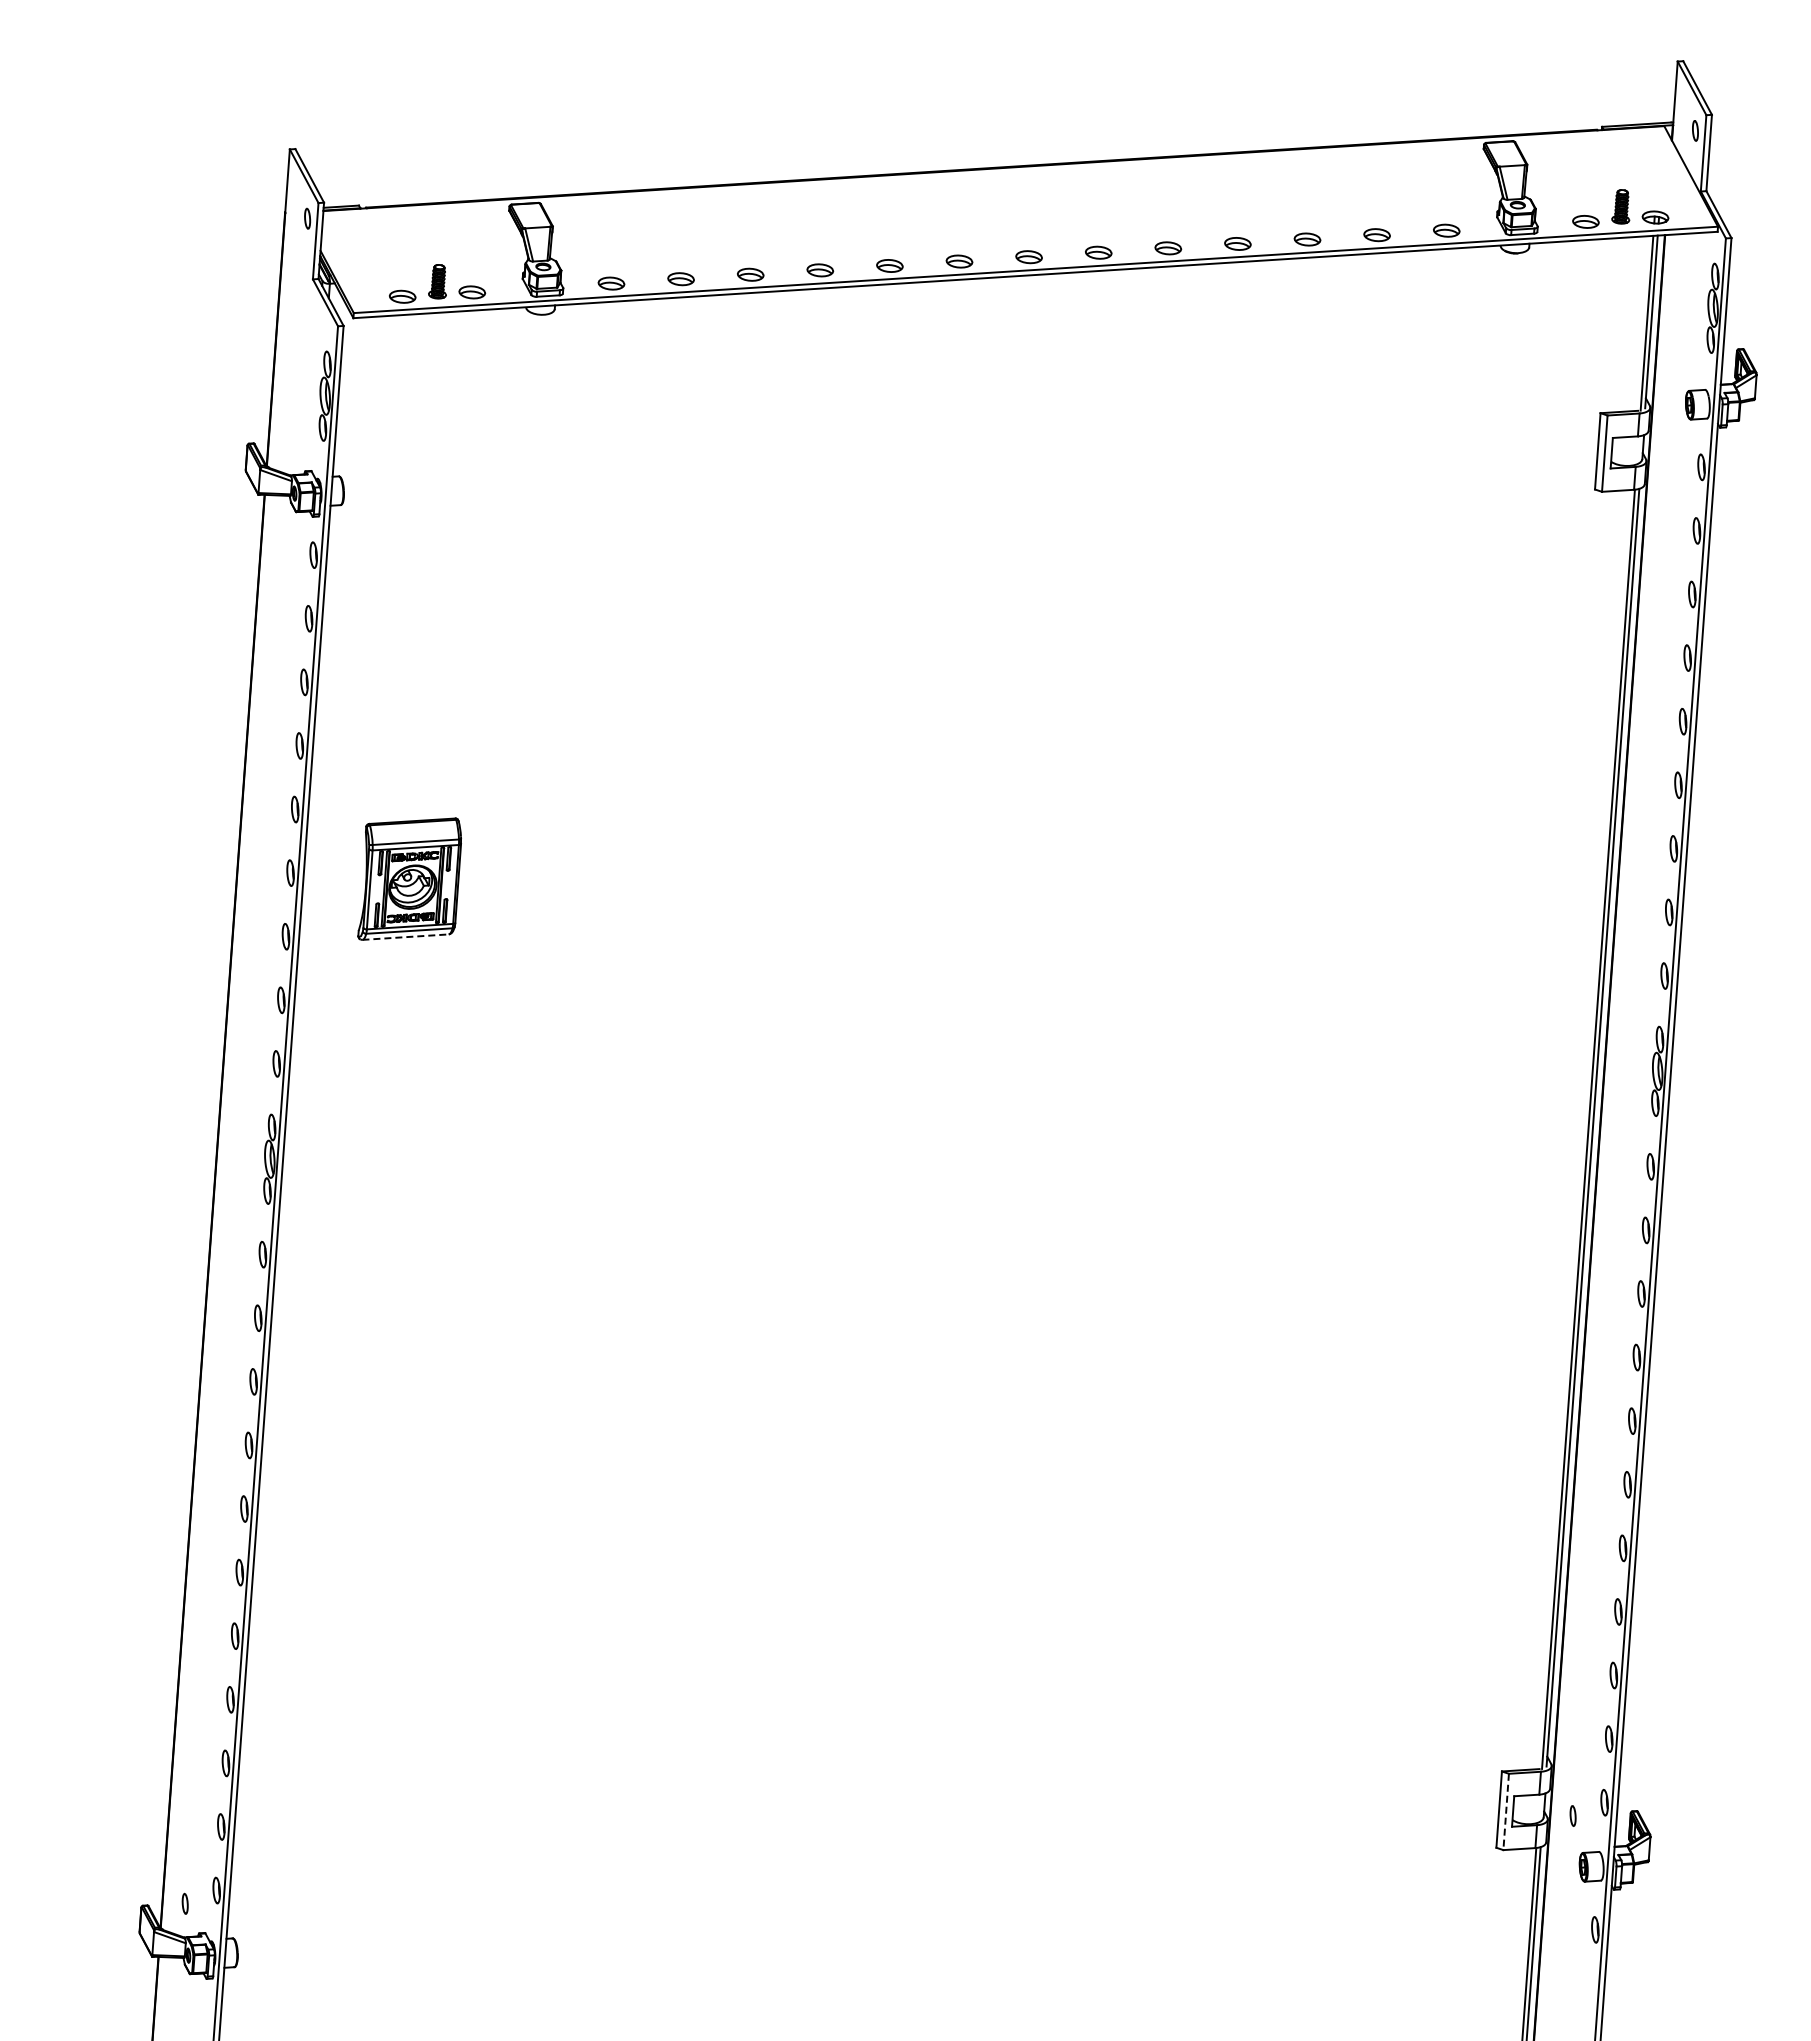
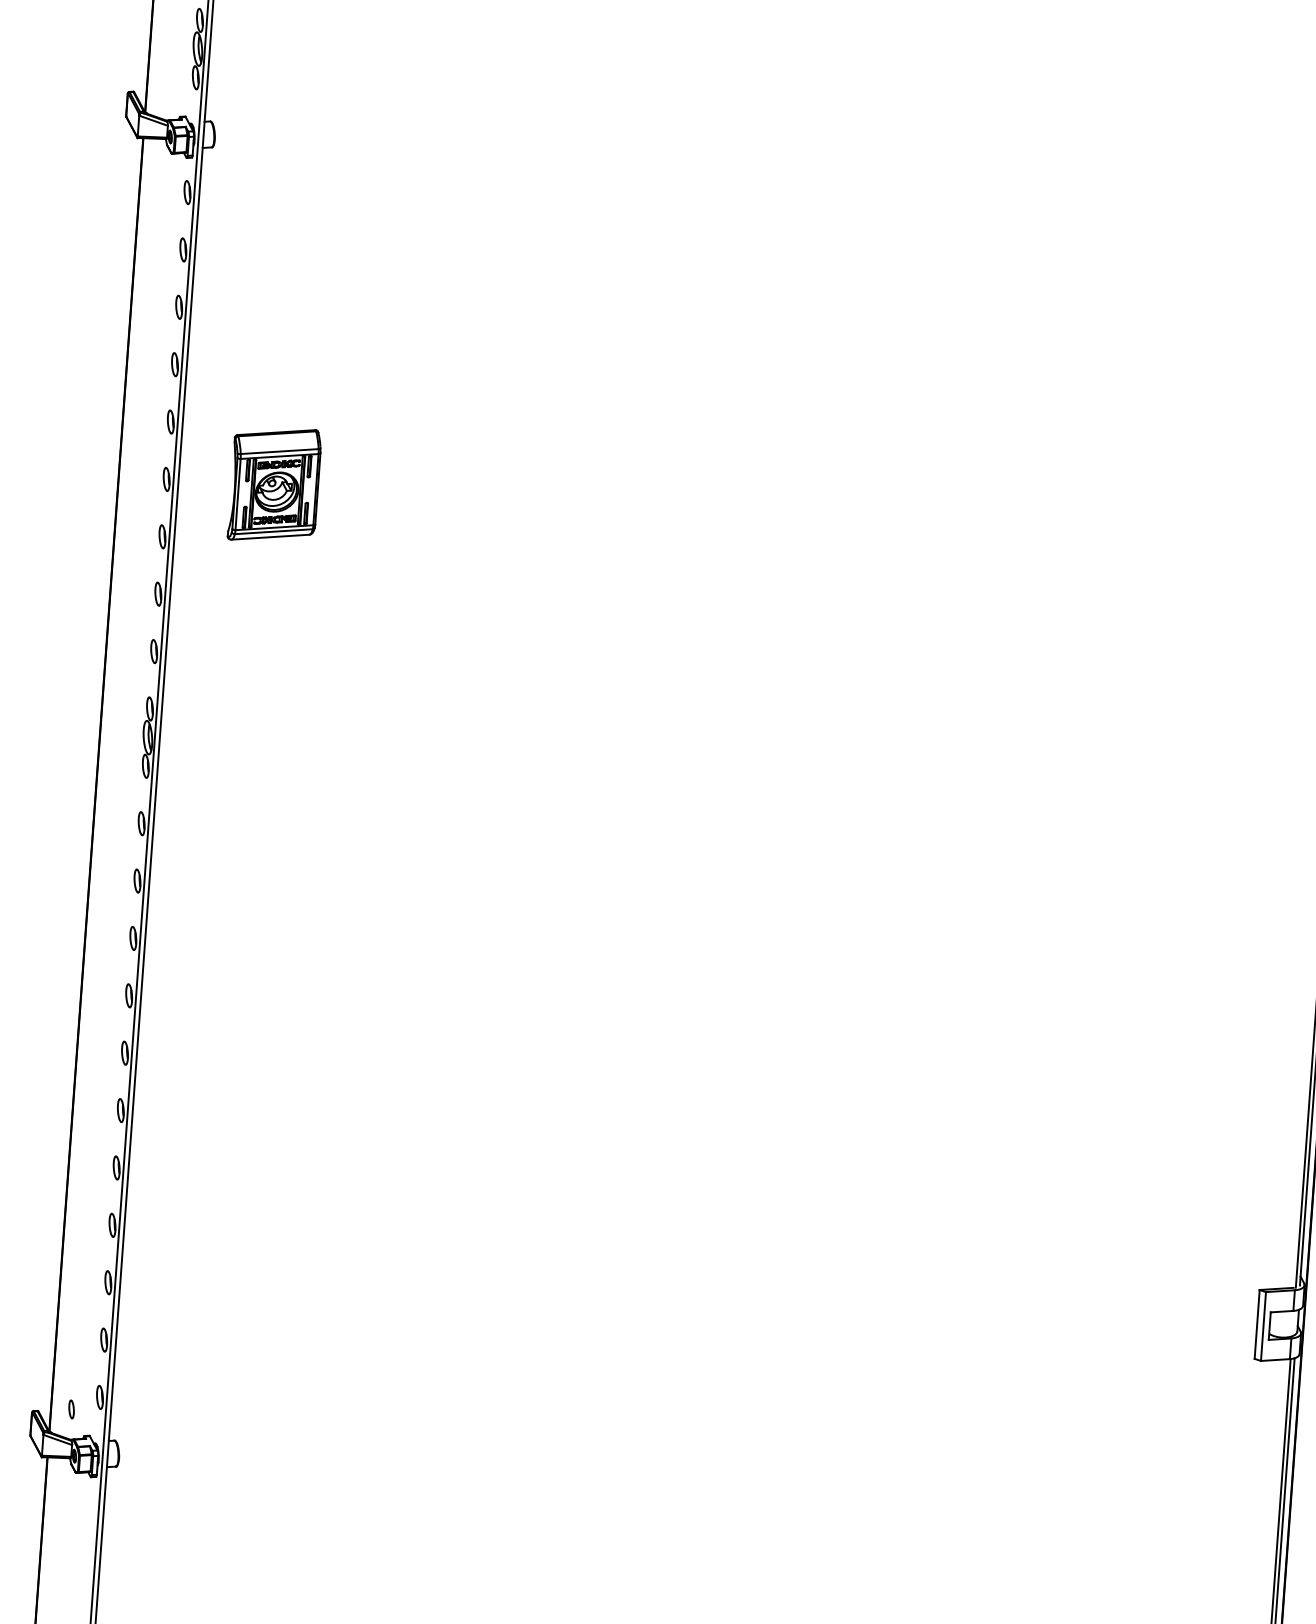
line: (406, 937) -> (271, 537), dashed -> solid
line: (1506, 1812) -> (1263, 1327), dashed -> solid

